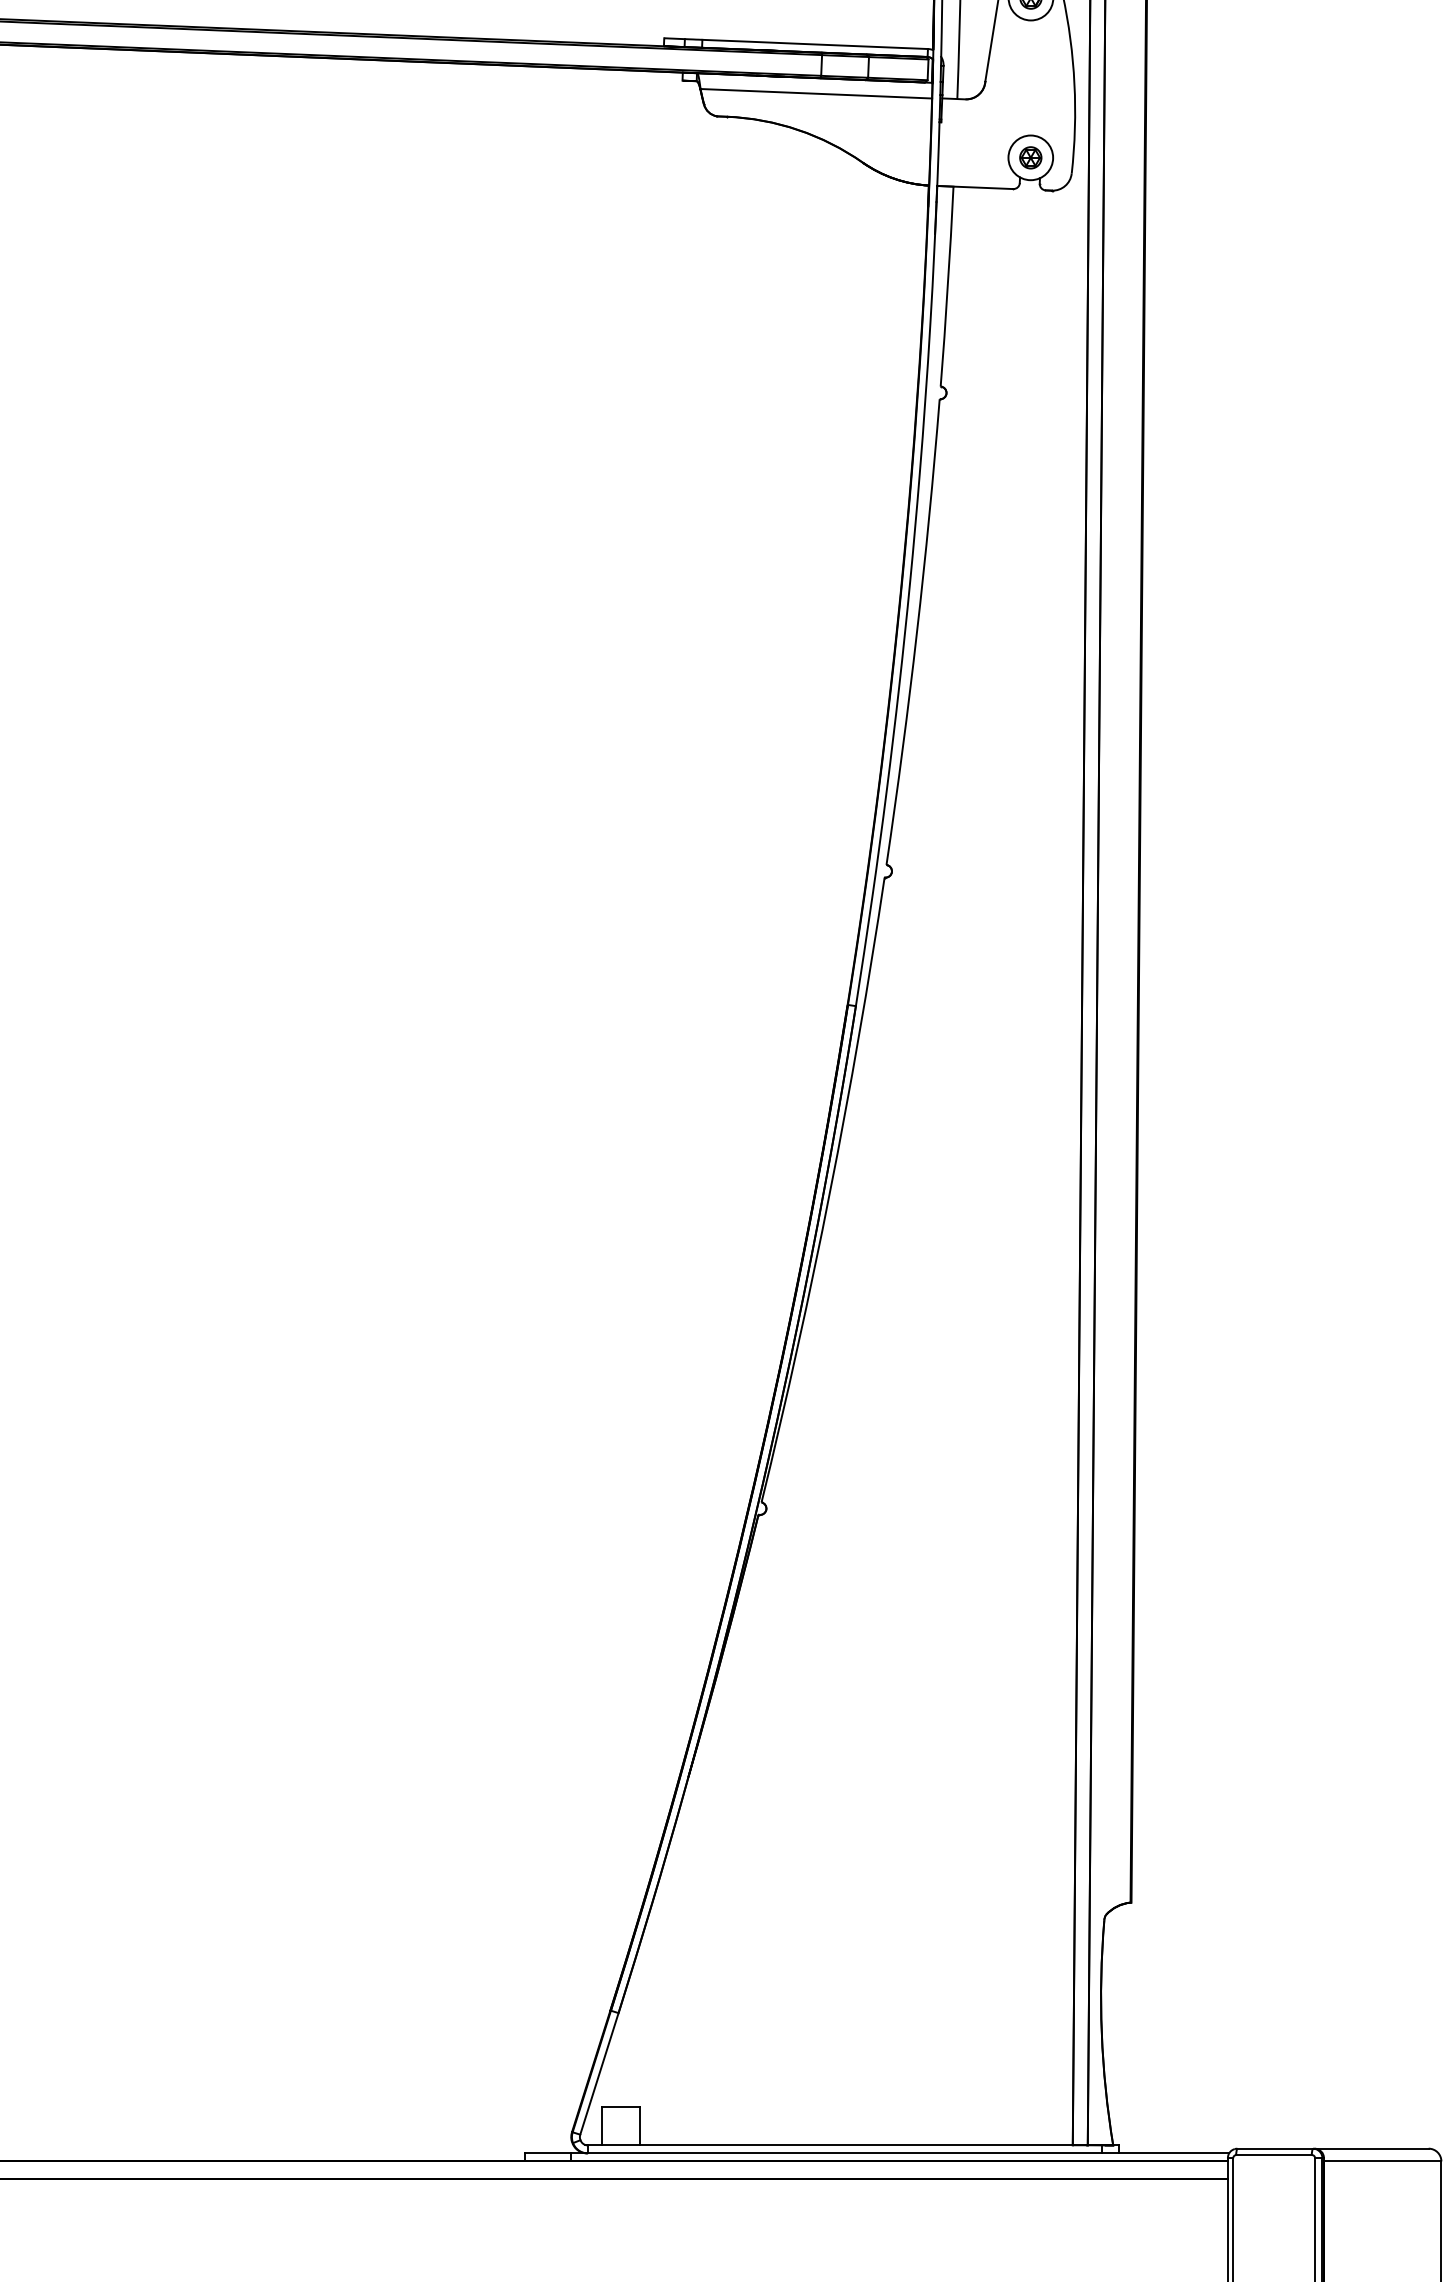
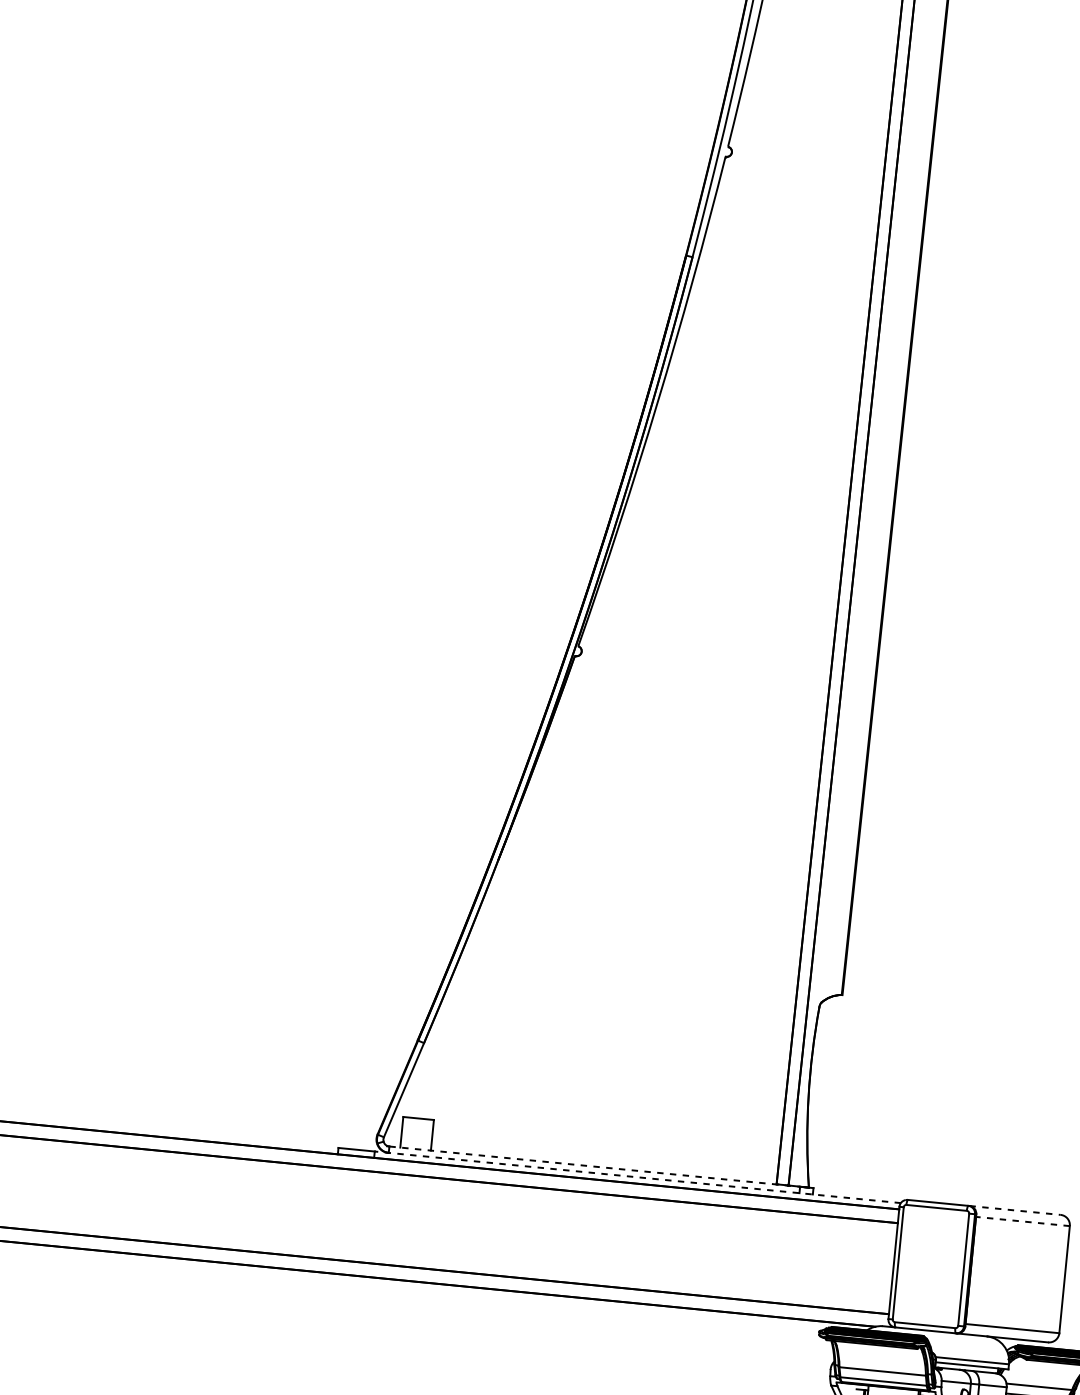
line: (845, 2145) -> (594, 1166), solid -> dashed
line: (1372, 2148) -> (1015, 1210), solid -> dashed
line: (899, 2153) -> (637, 1177), solid -> dashed
line: (1382, 2161) -> (1022, 1221), solid -> dashed

